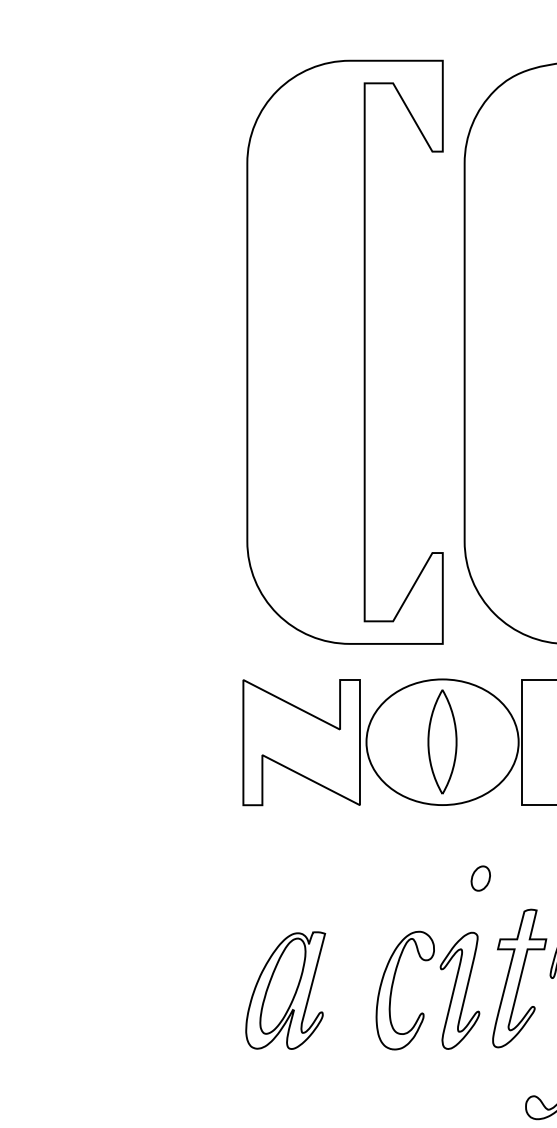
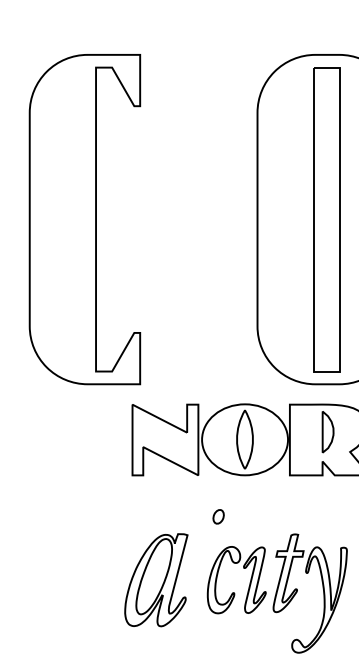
part: (344, 352) -> (84, 219), moved
part: (480, 877) -> (218, 516), moved
part: (285, 989) -> (156, 579), size x1.4

